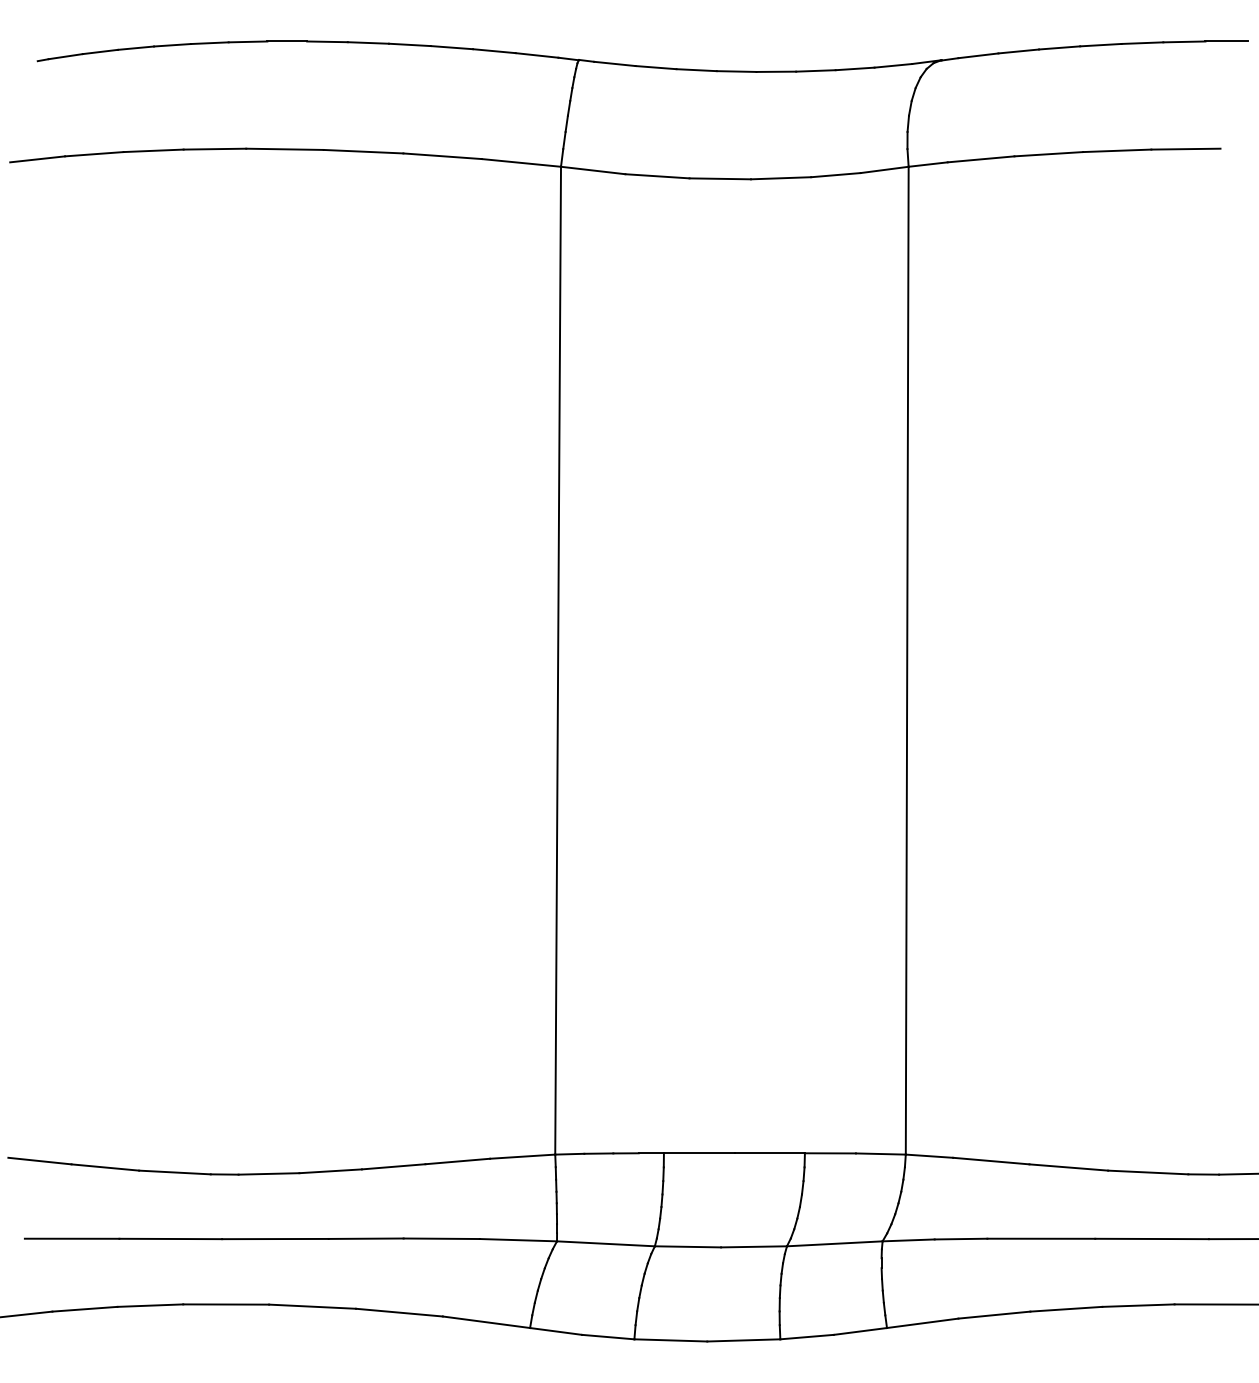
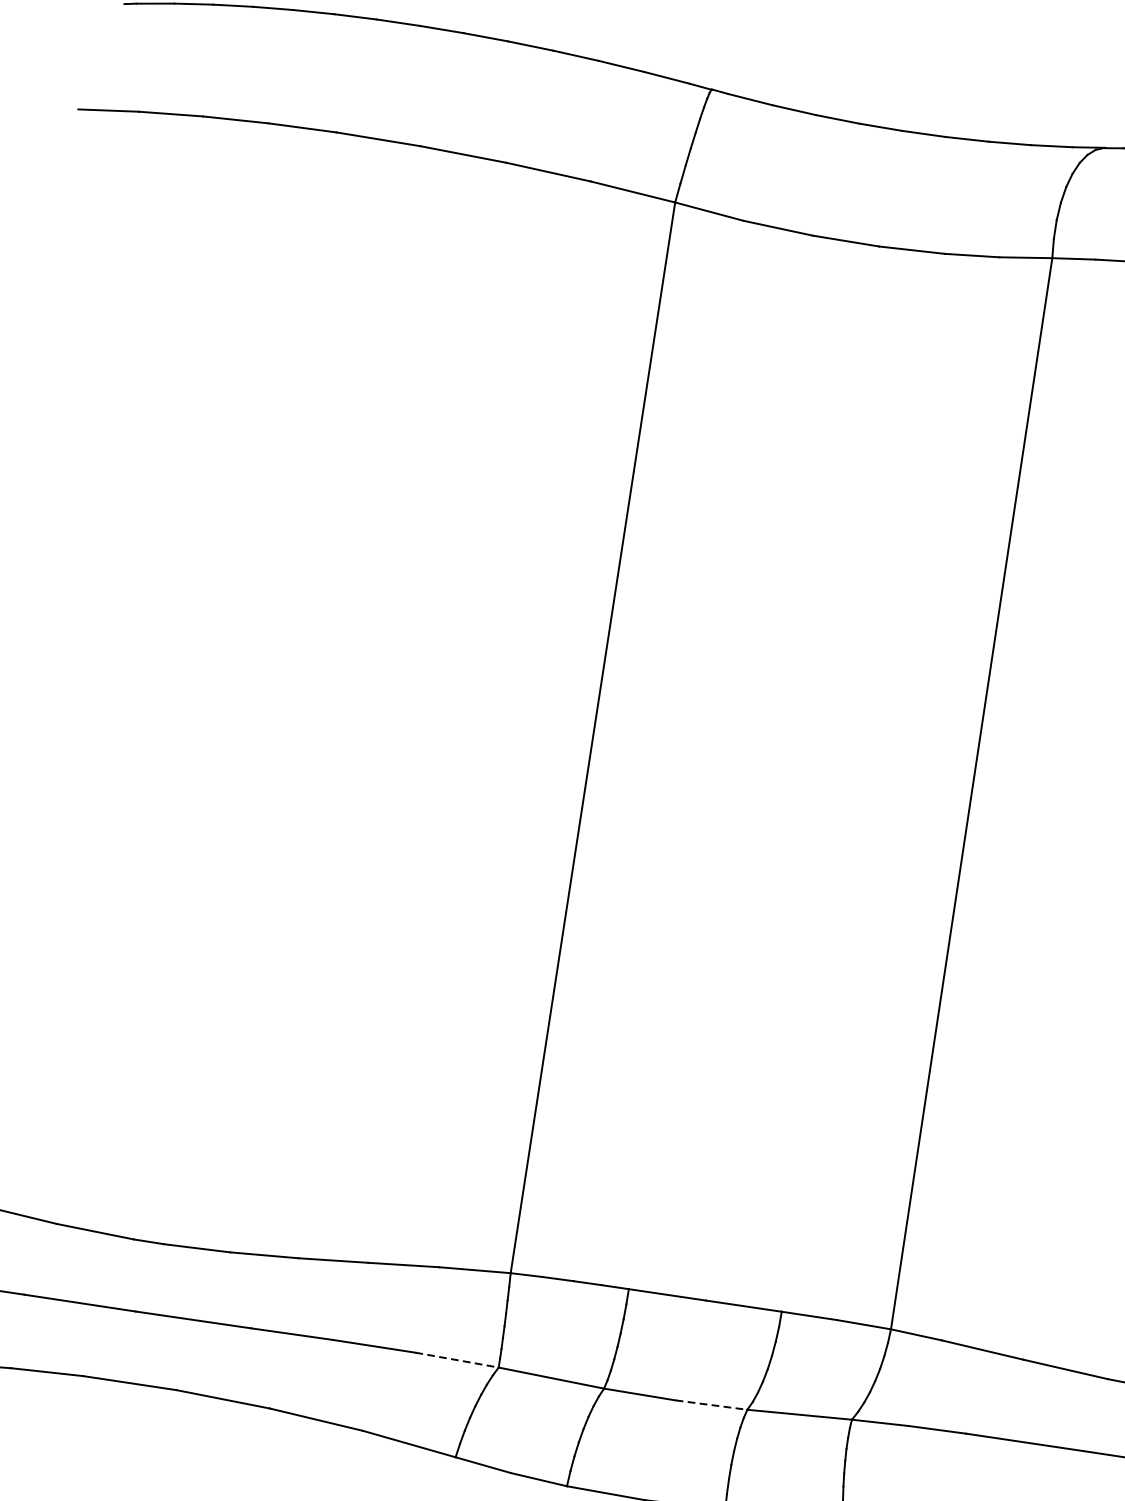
line: (518, 1240) -> (457, 1360), solid -> dashed
line: (754, 1246) -> (712, 1404), solid -> dashed

